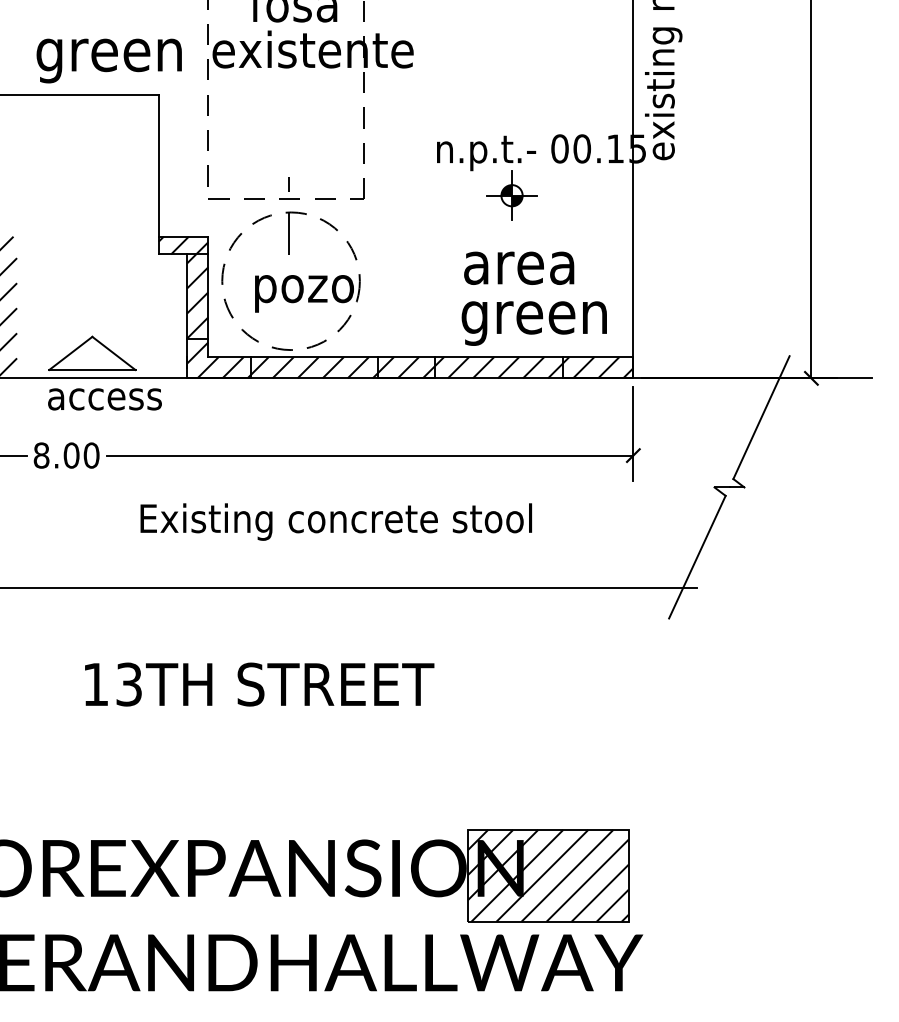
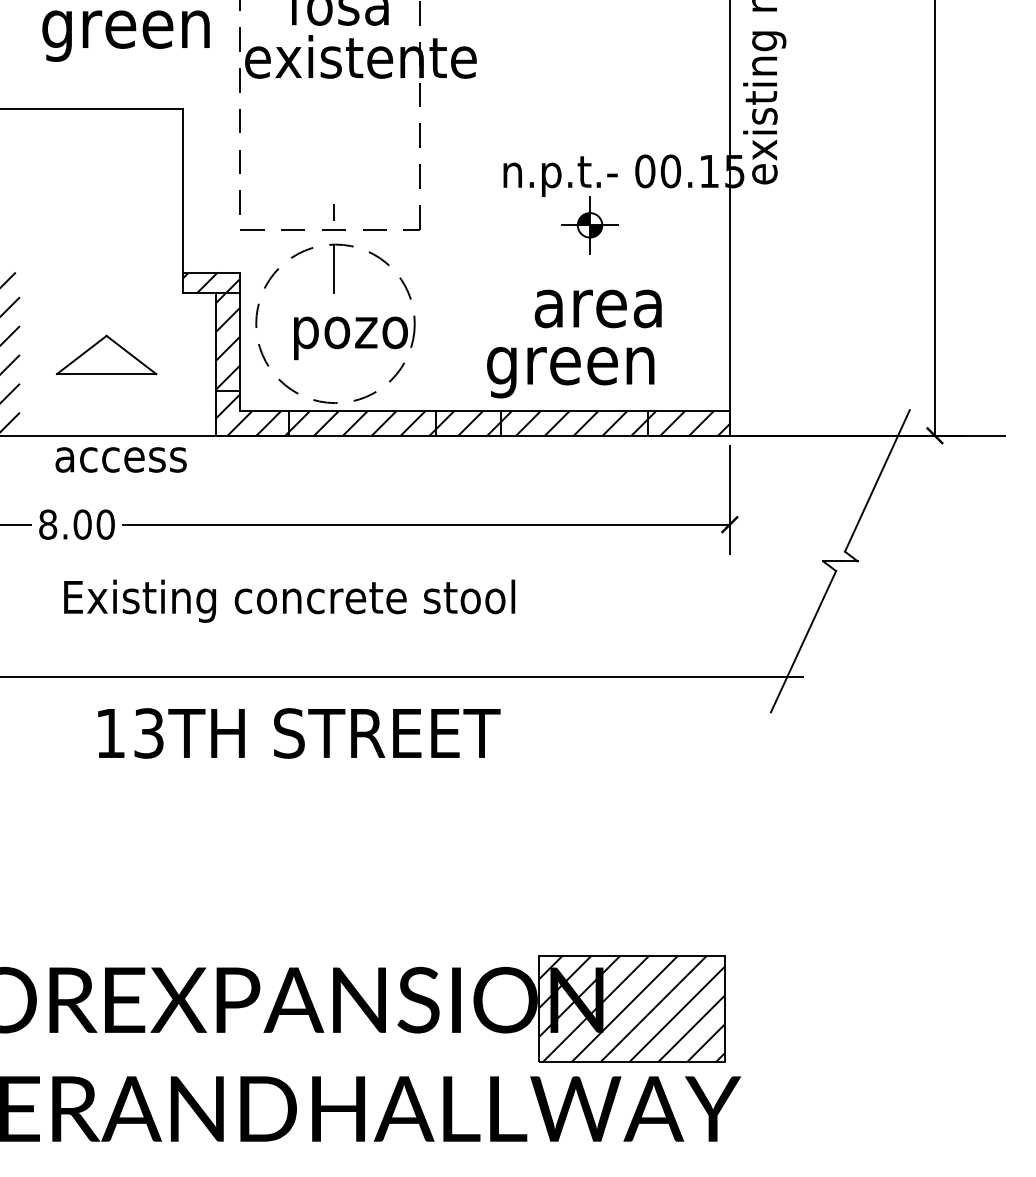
text: (108, 60) -> (125, 35), moved
text: (534, 323) -> (570, 372), moved
part: (92, 353) -> (106, 354), moved
text: (336, 521) -> (289, 600), moved
text: (259, 684) -> (299, 733), moved

